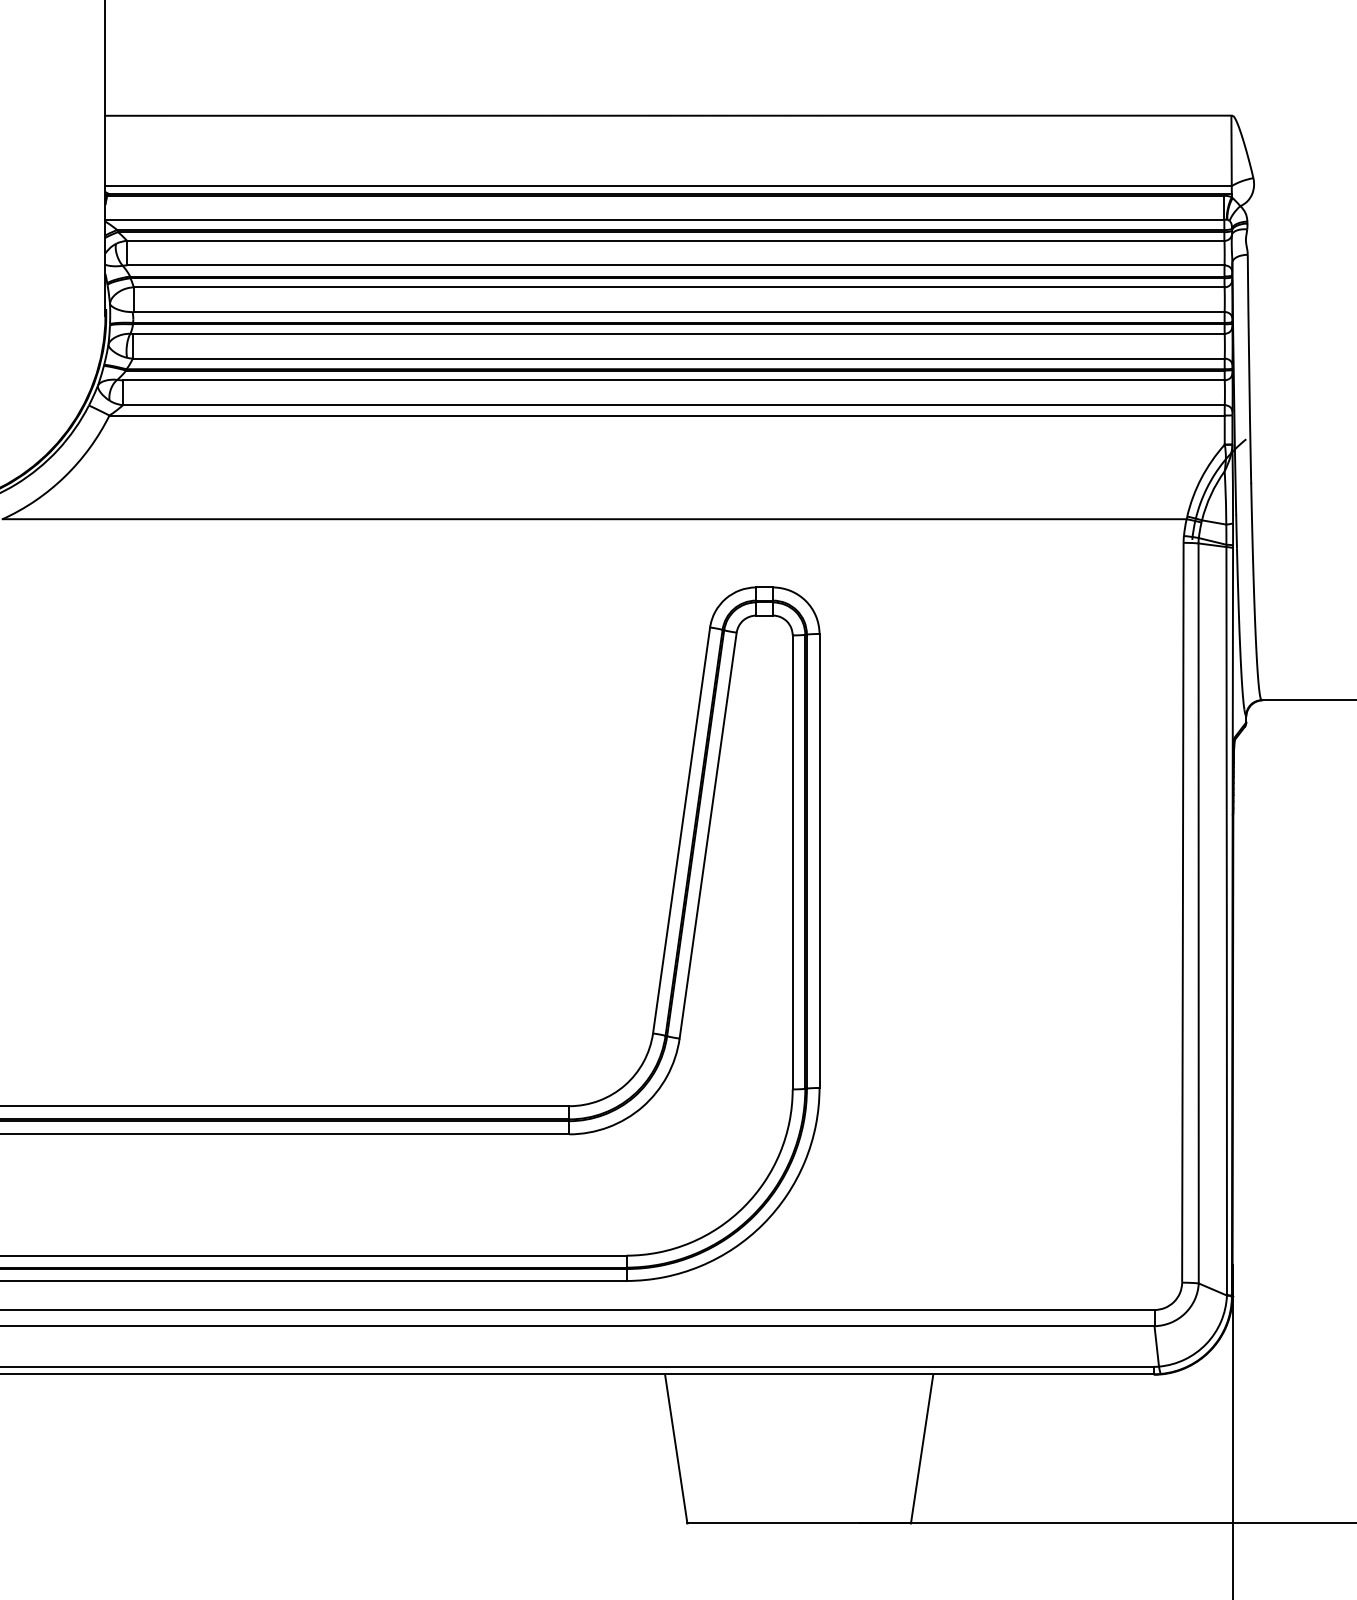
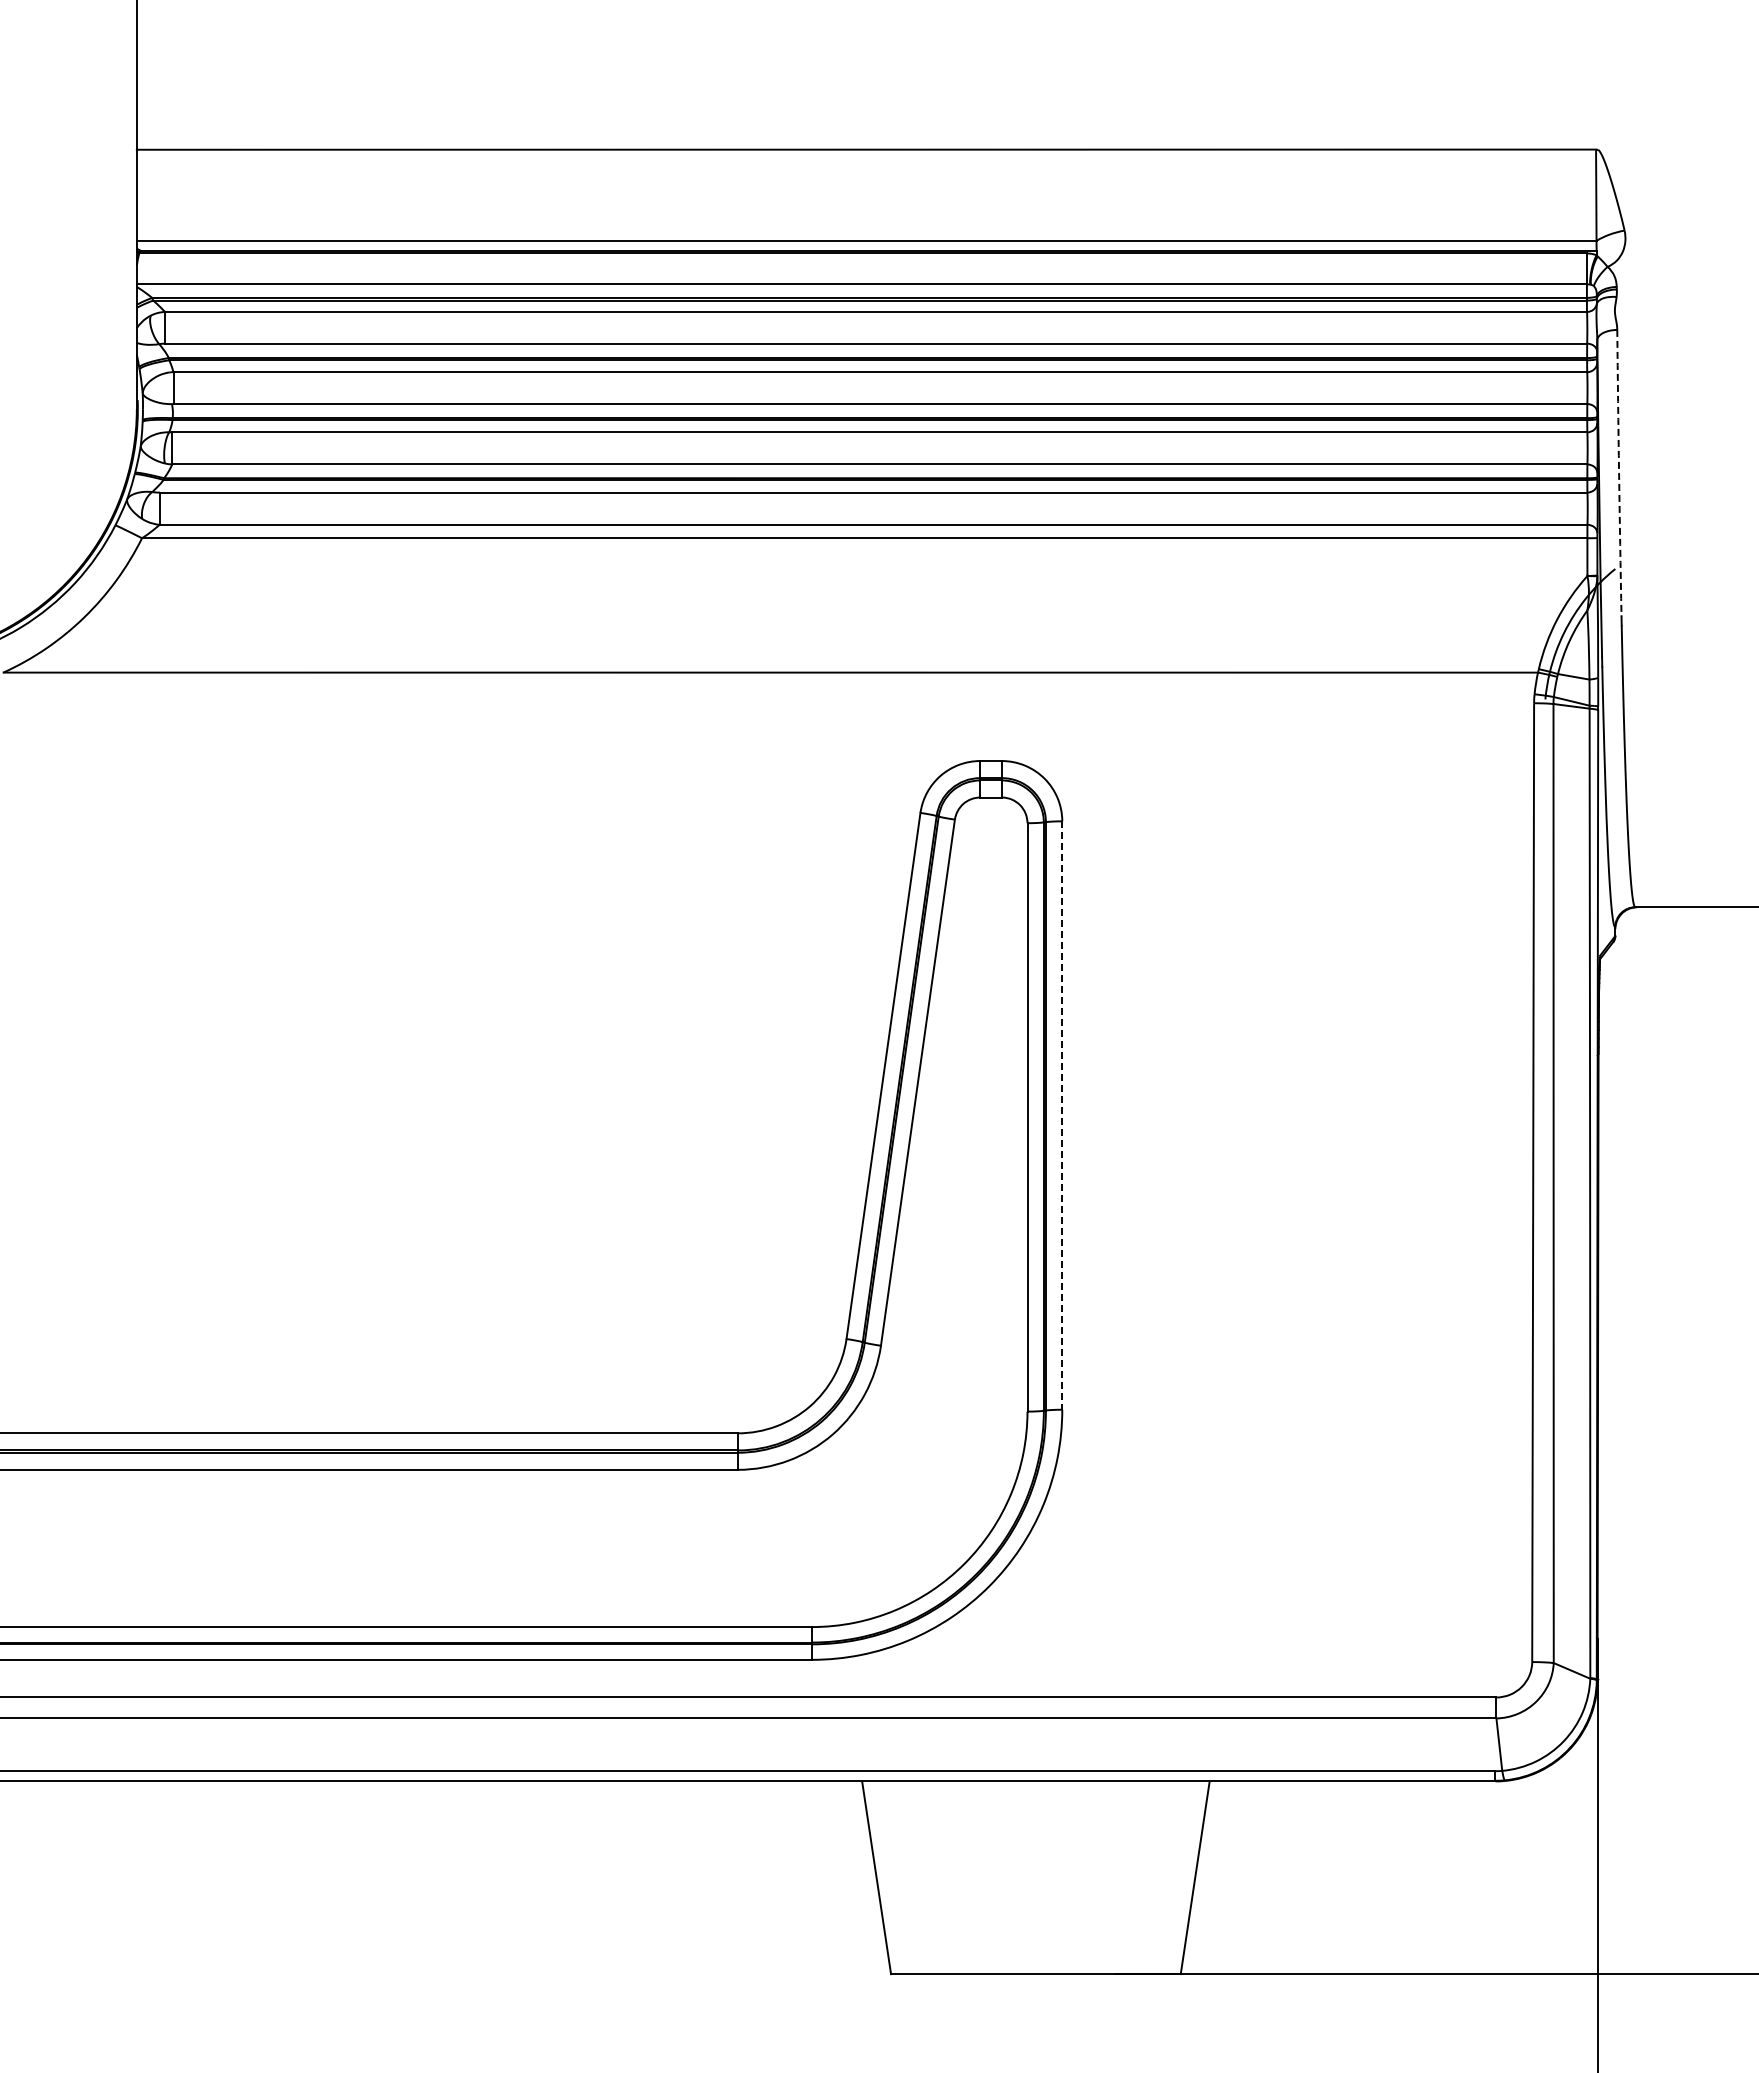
arc: (1249, 365) -> (1619, 473), solid -> dashed
line: (819, 861) -> (1062, 1116), solid -> dashed

